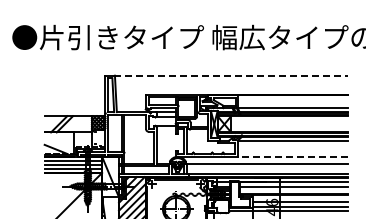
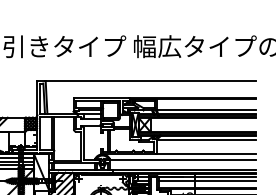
line: (231, 75) -> (151, 80), dashed -> solid
line: (292, 156) -> (206, 154), dashed -> solid

